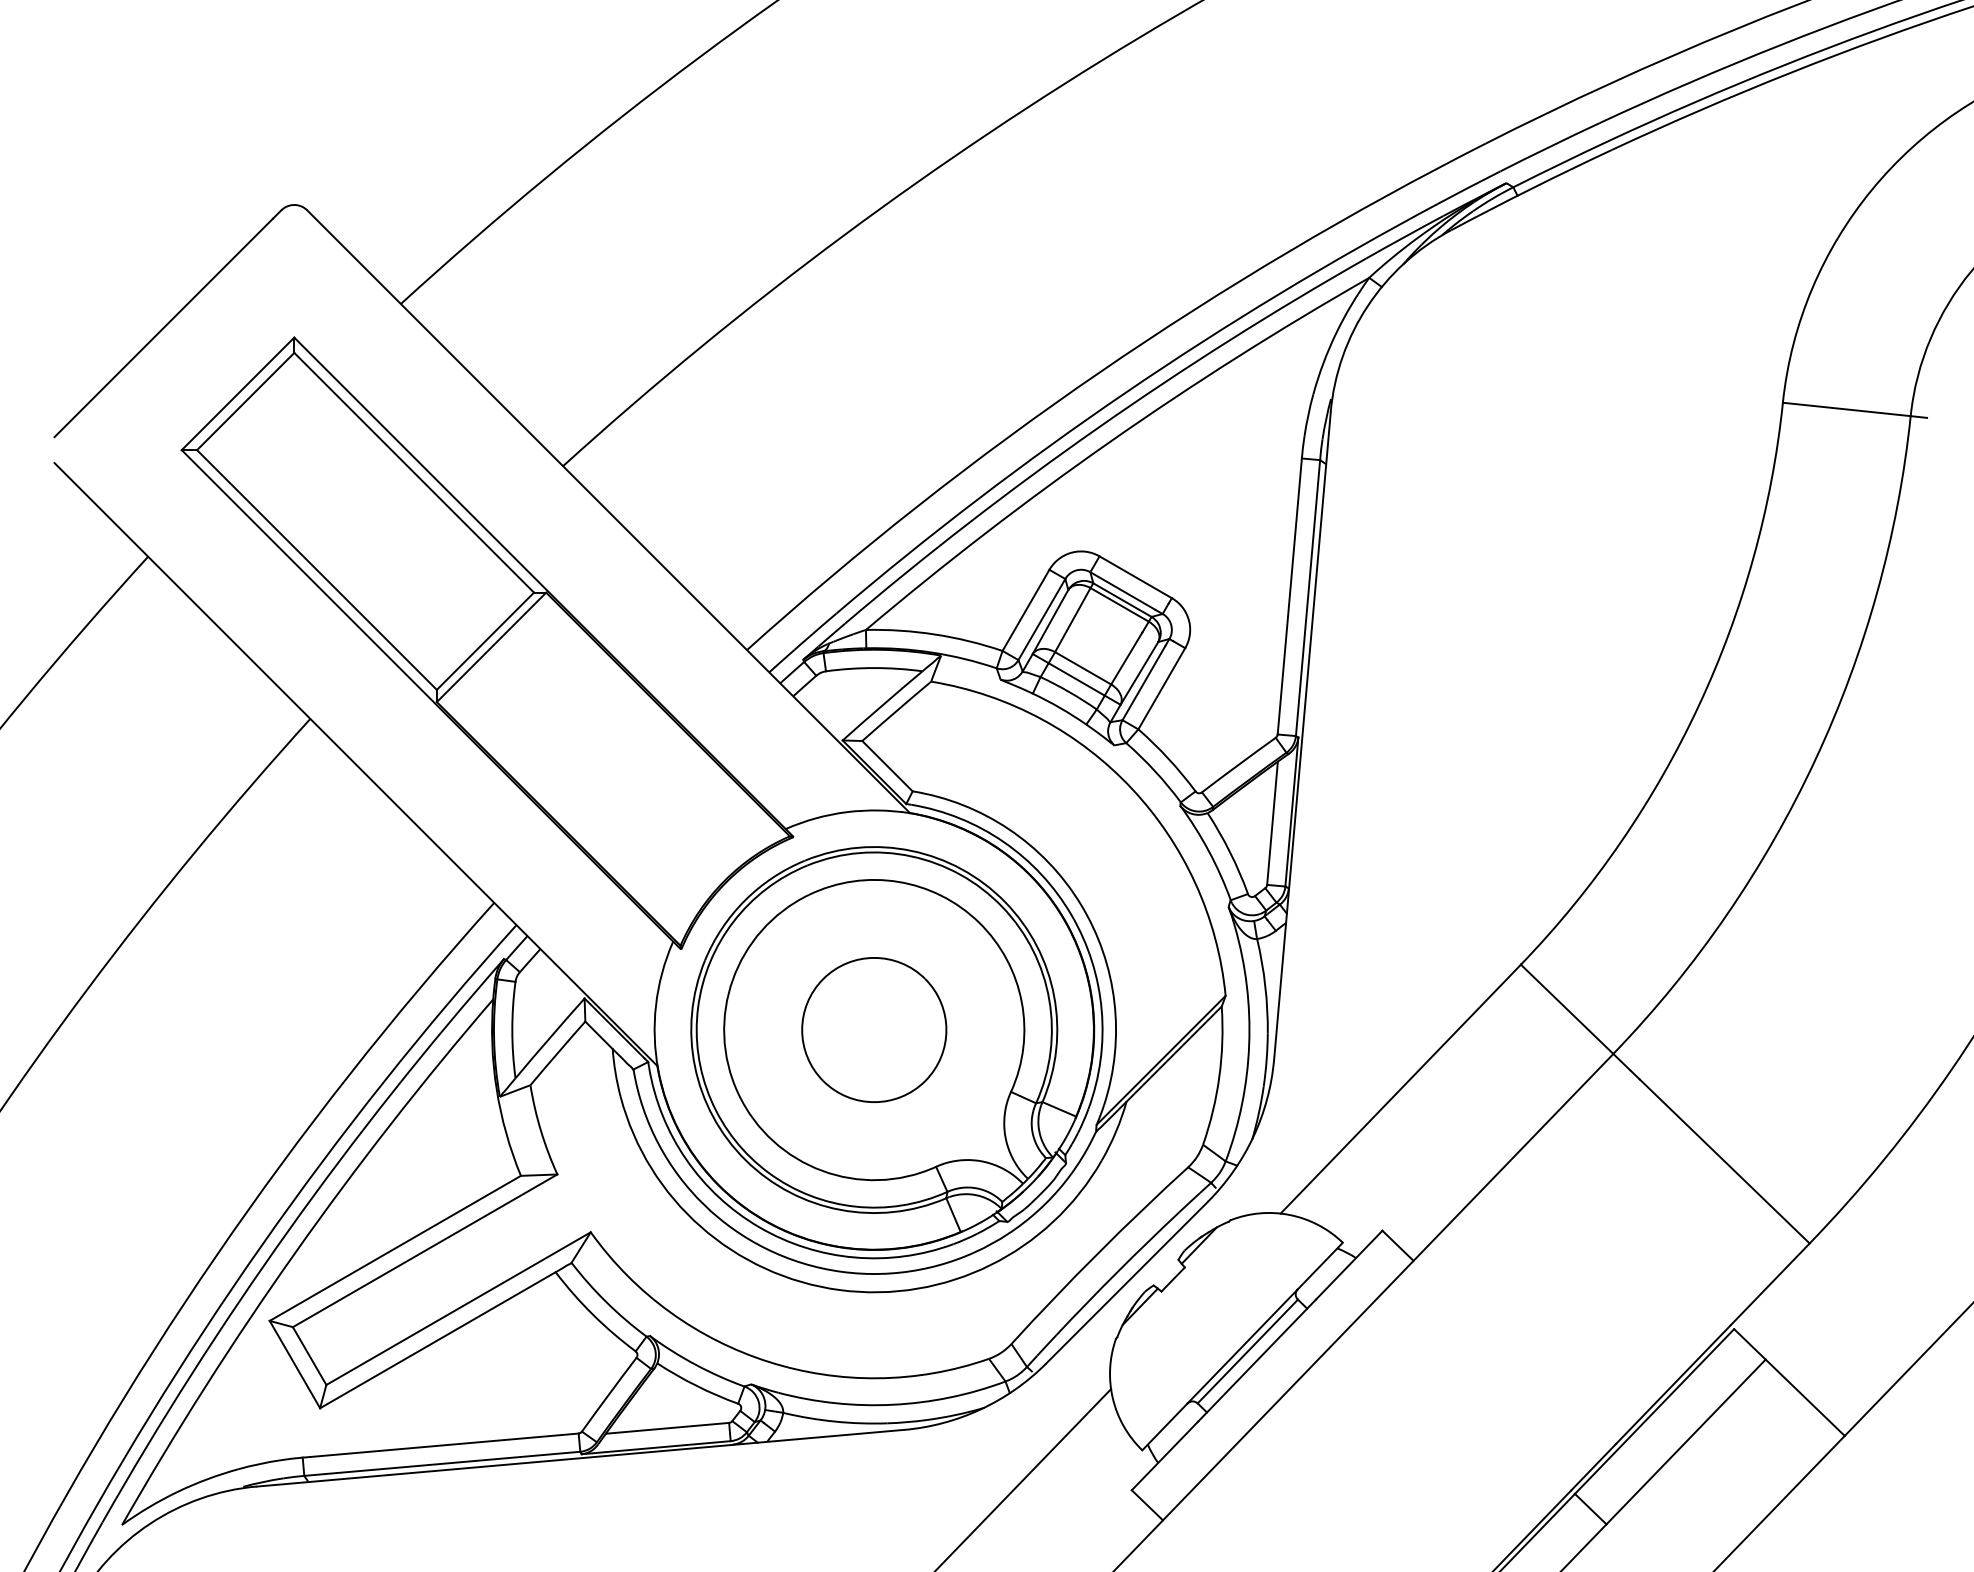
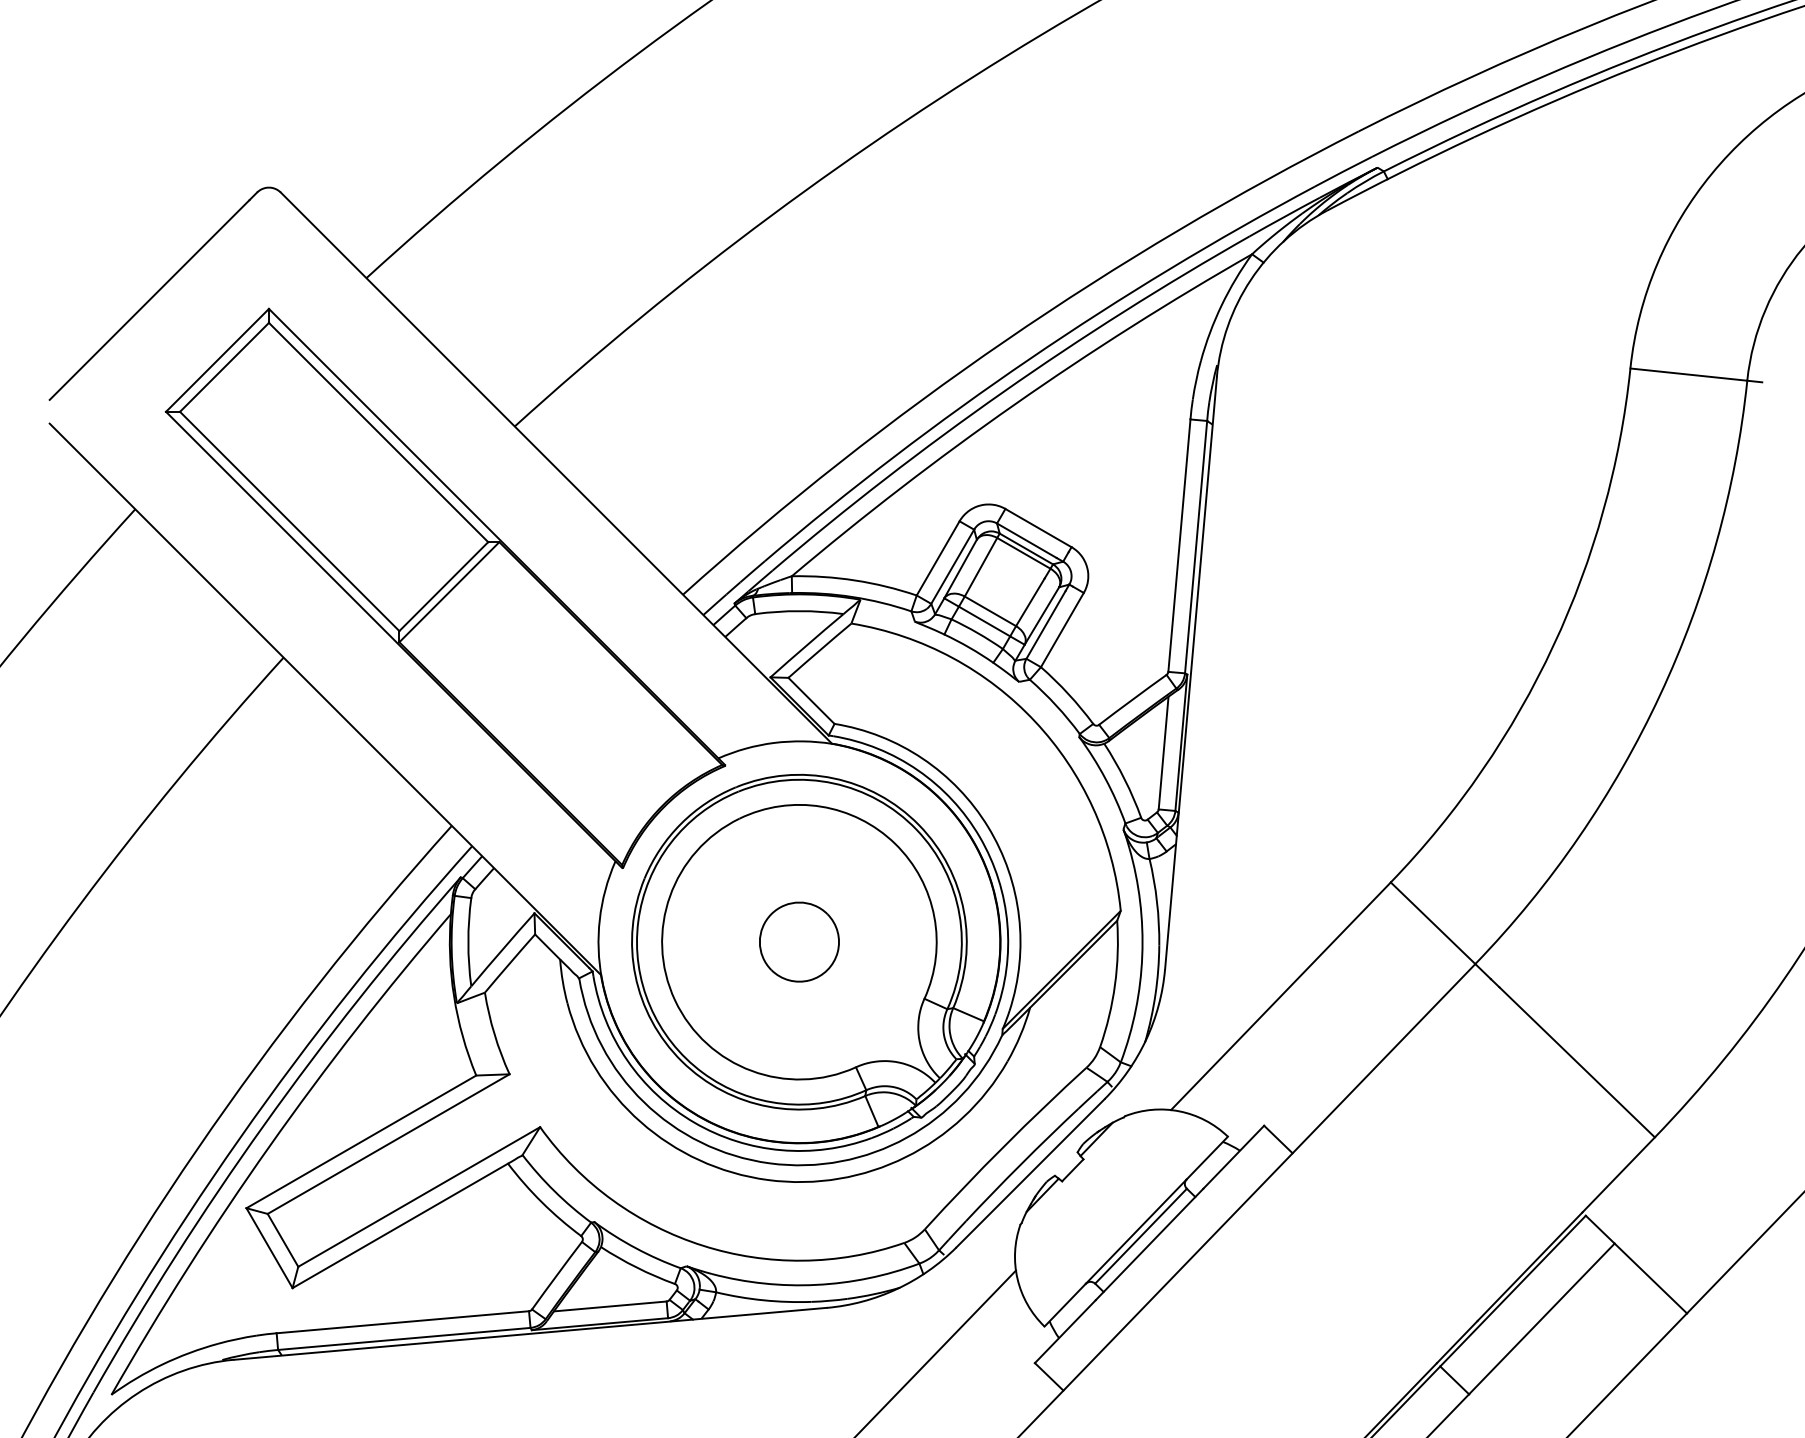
part: (874, 1029) -> (799, 941), size x0.6

